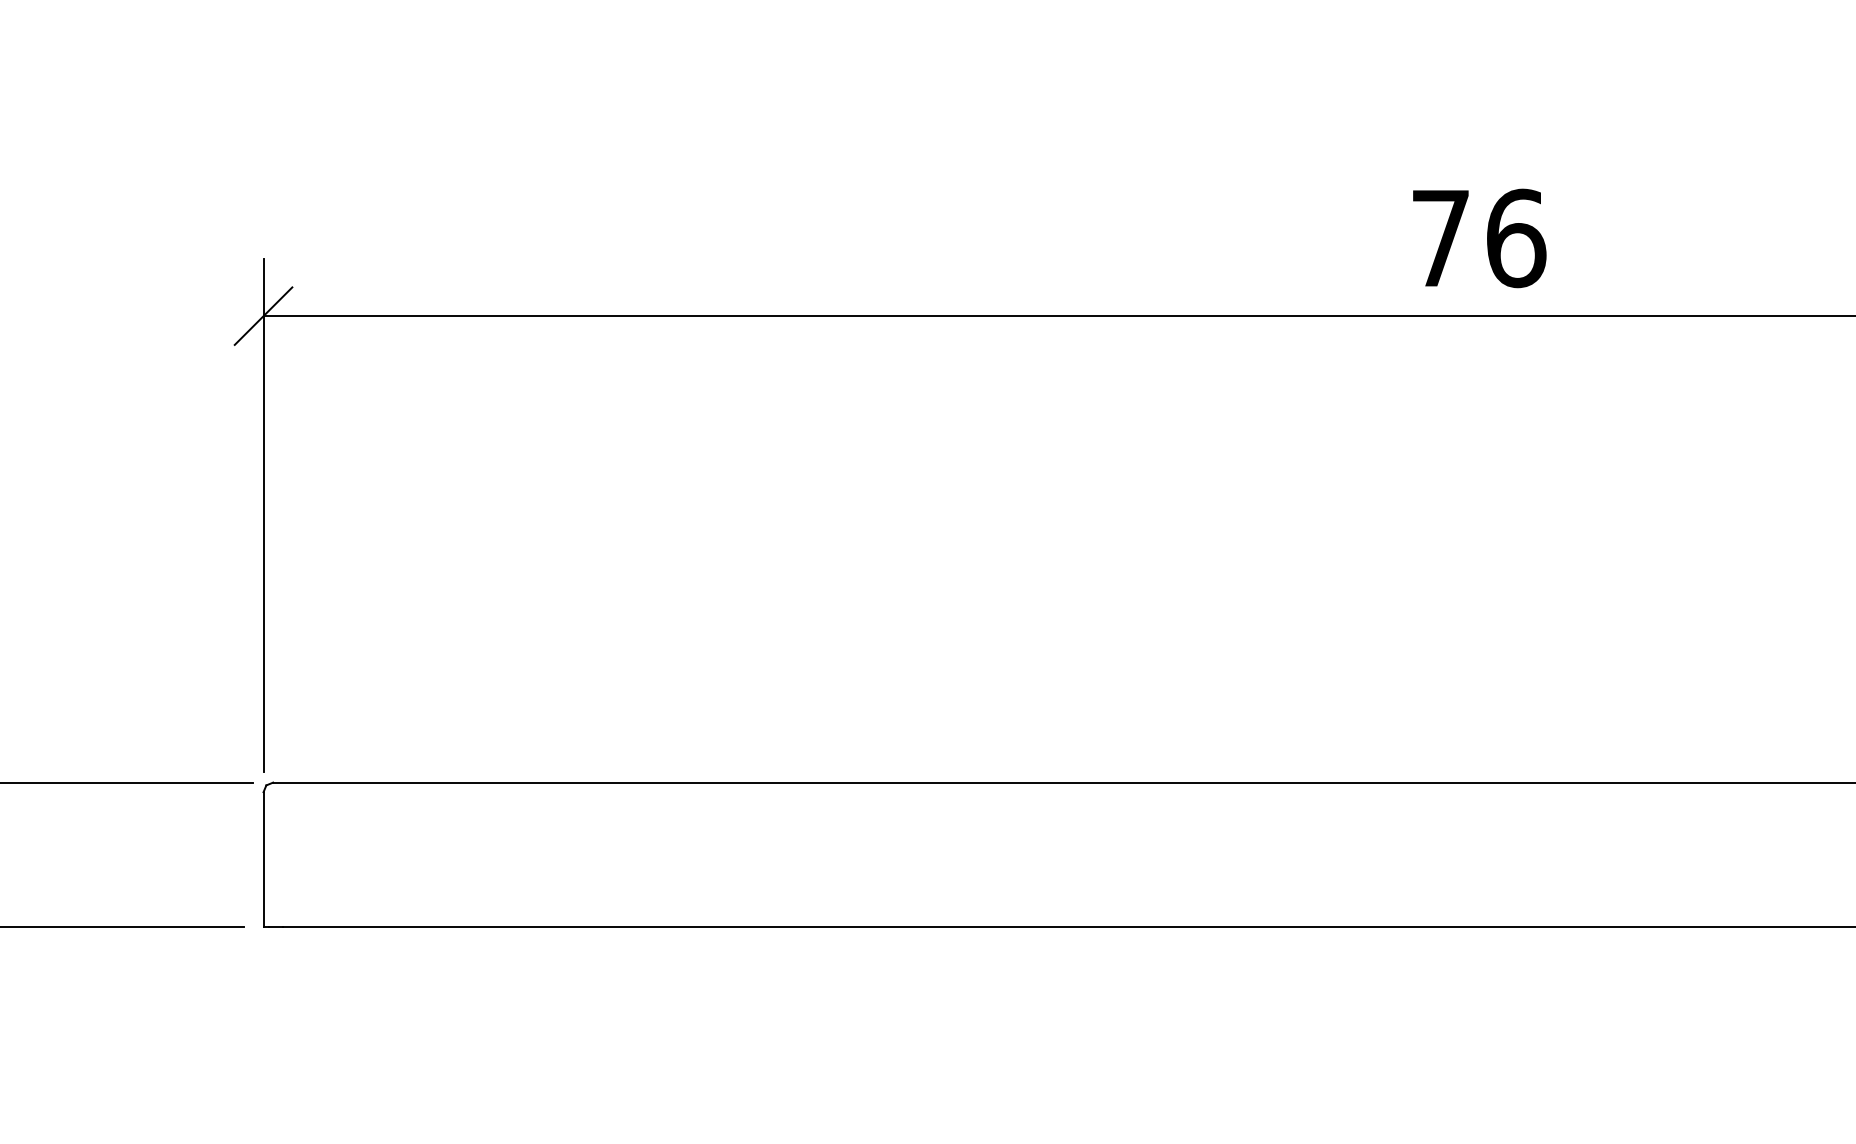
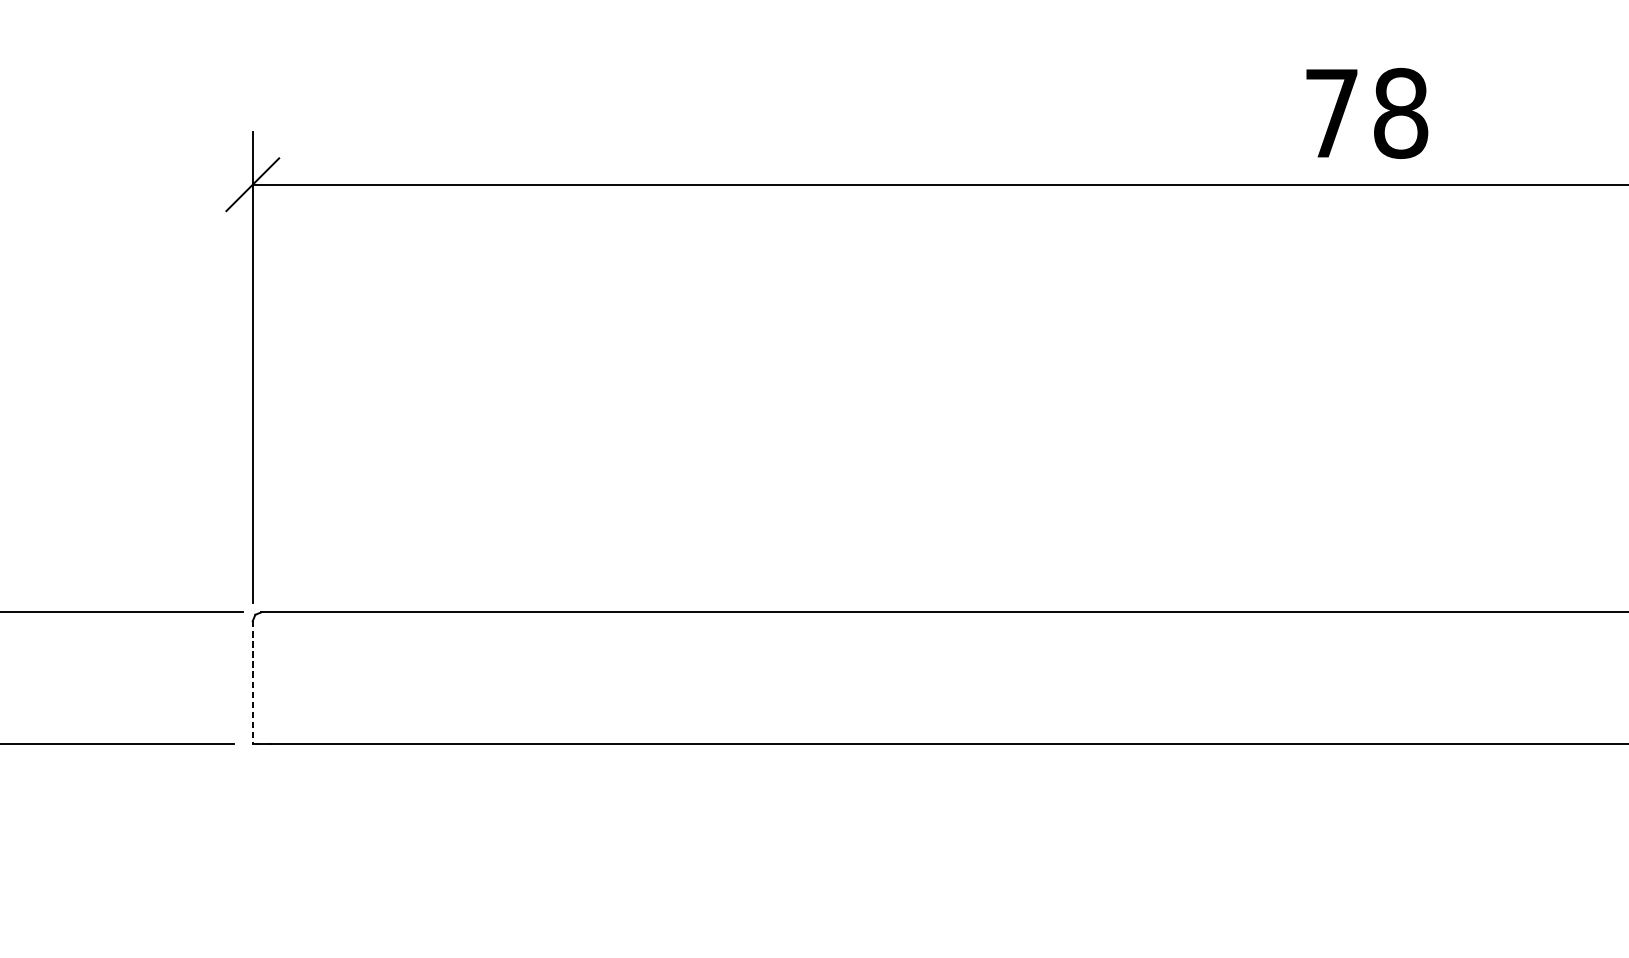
text: (1516, 238) -> (1401, 113), 76 -> 78
line: (263, 859) -> (252, 682), solid -> dashed

